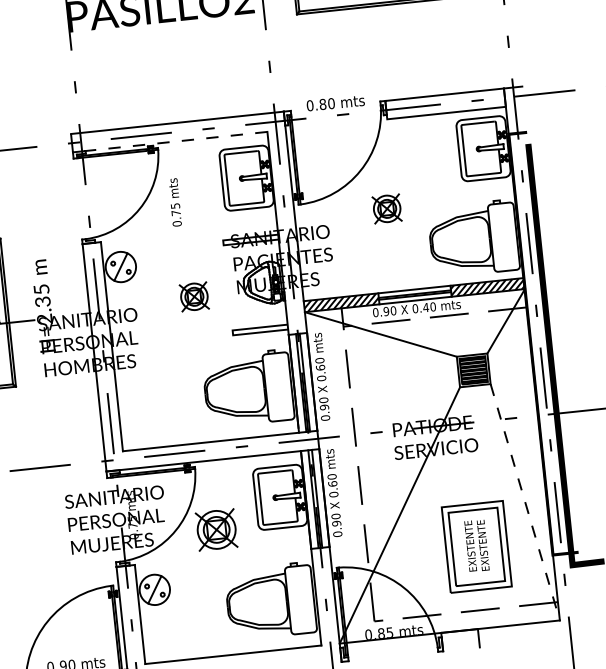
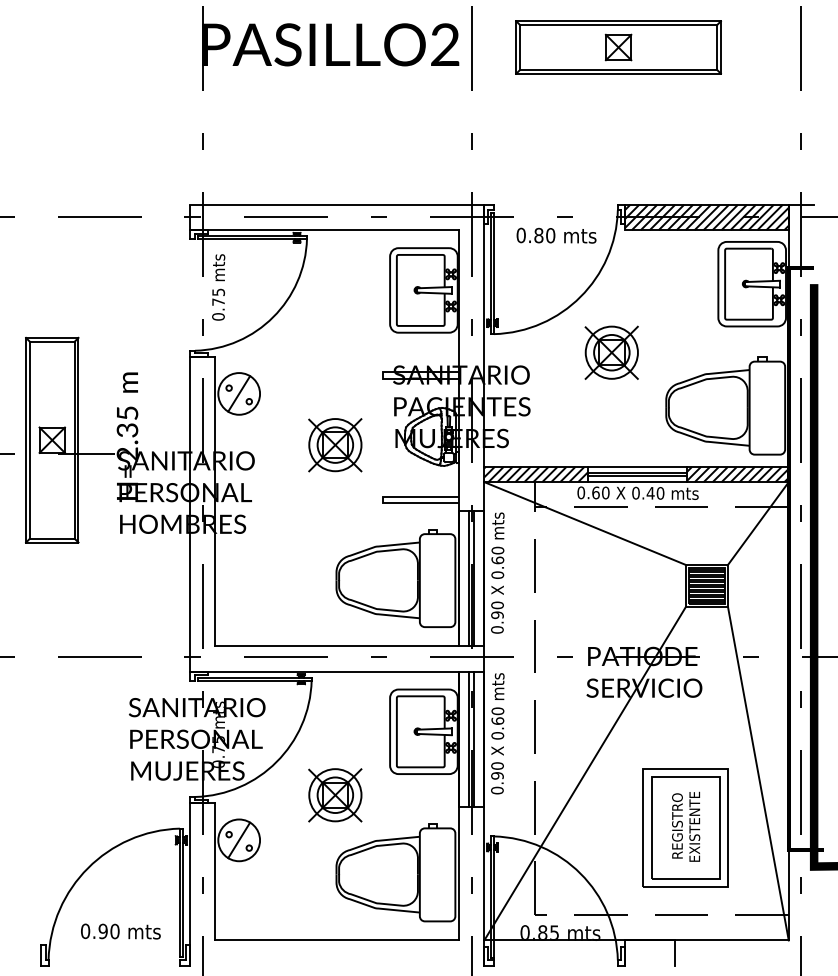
text: (335, 103) -> (556, 235), moved
hatch: (445, 103) -> (706, 217), added
line: (170, 142) -> (324, 230), dashed -> solid
text: (175, 202) -> (218, 287), moved
part: (386, 208) -> (611, 352), size x1.43
part: (194, 297) -> (335, 445), size x1.43
text: (386, 311) -> (595, 492), 0.90 -> 0.60
line: (525, 502) -> (758, 774), dashed -> solid
part: (216, 530) -> (335, 795), moved
text: (470, 545) -> (677, 825), EXISTENTE -> REGISTRO

